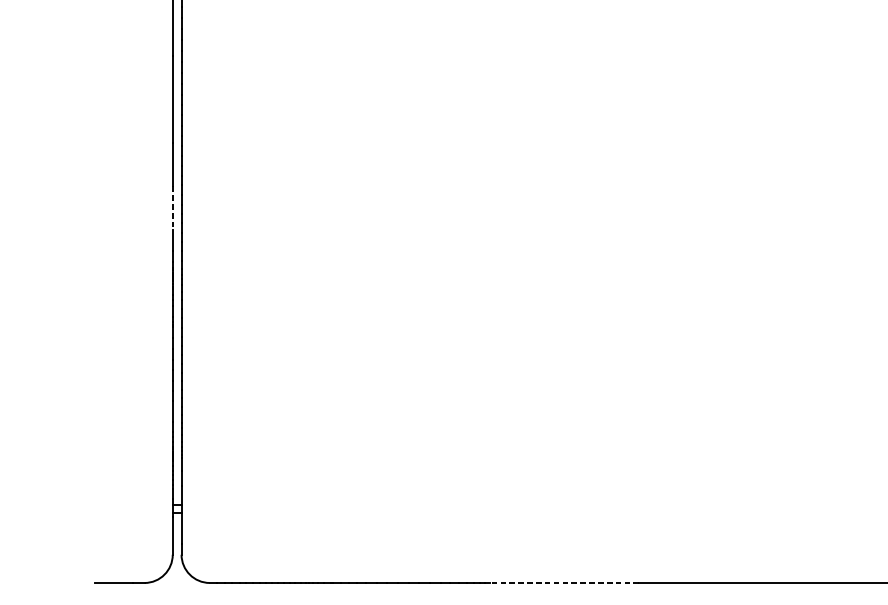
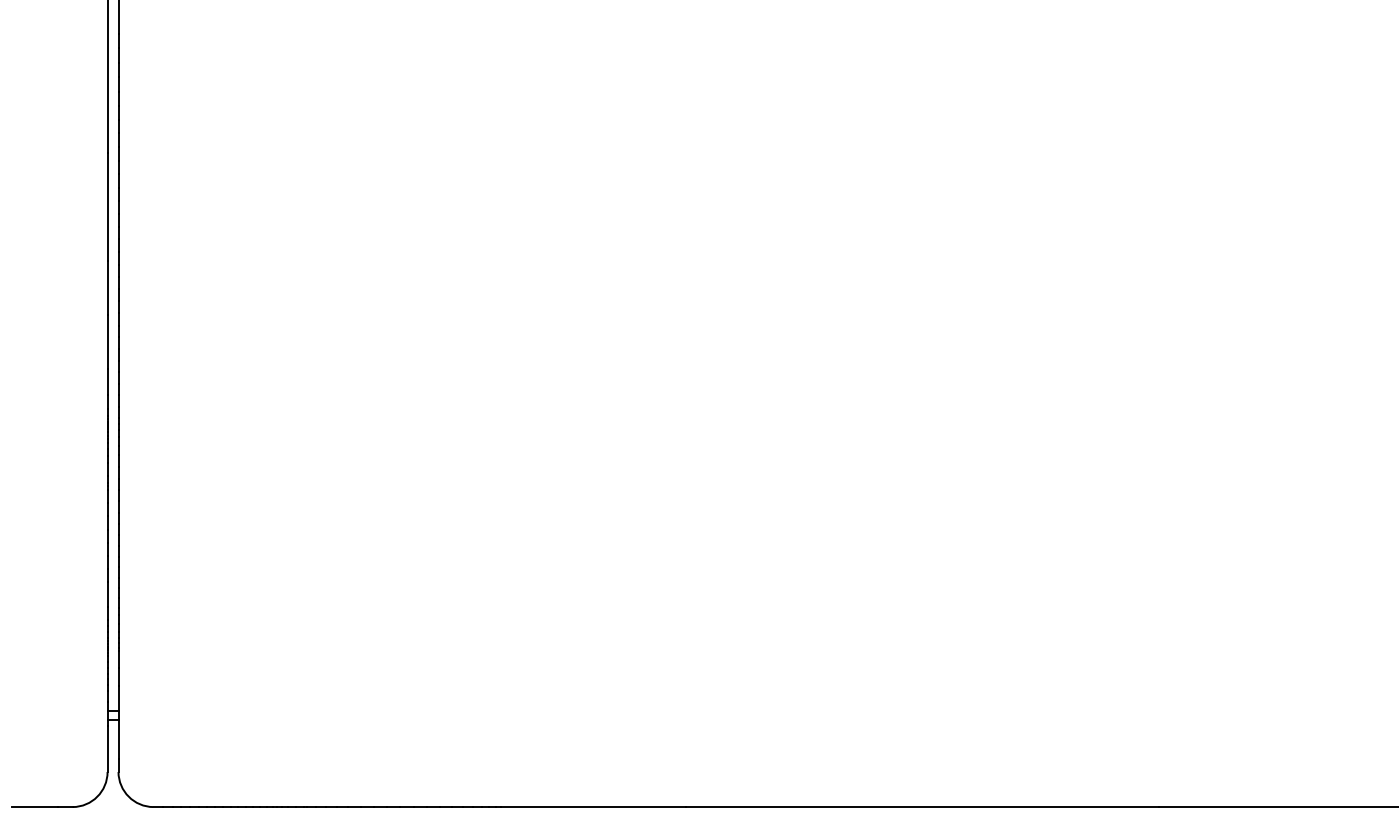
line: (172, 207) -> (107, 341), dashed -> solid
line: (564, 583) -> (593, 807), dashed -> solid

